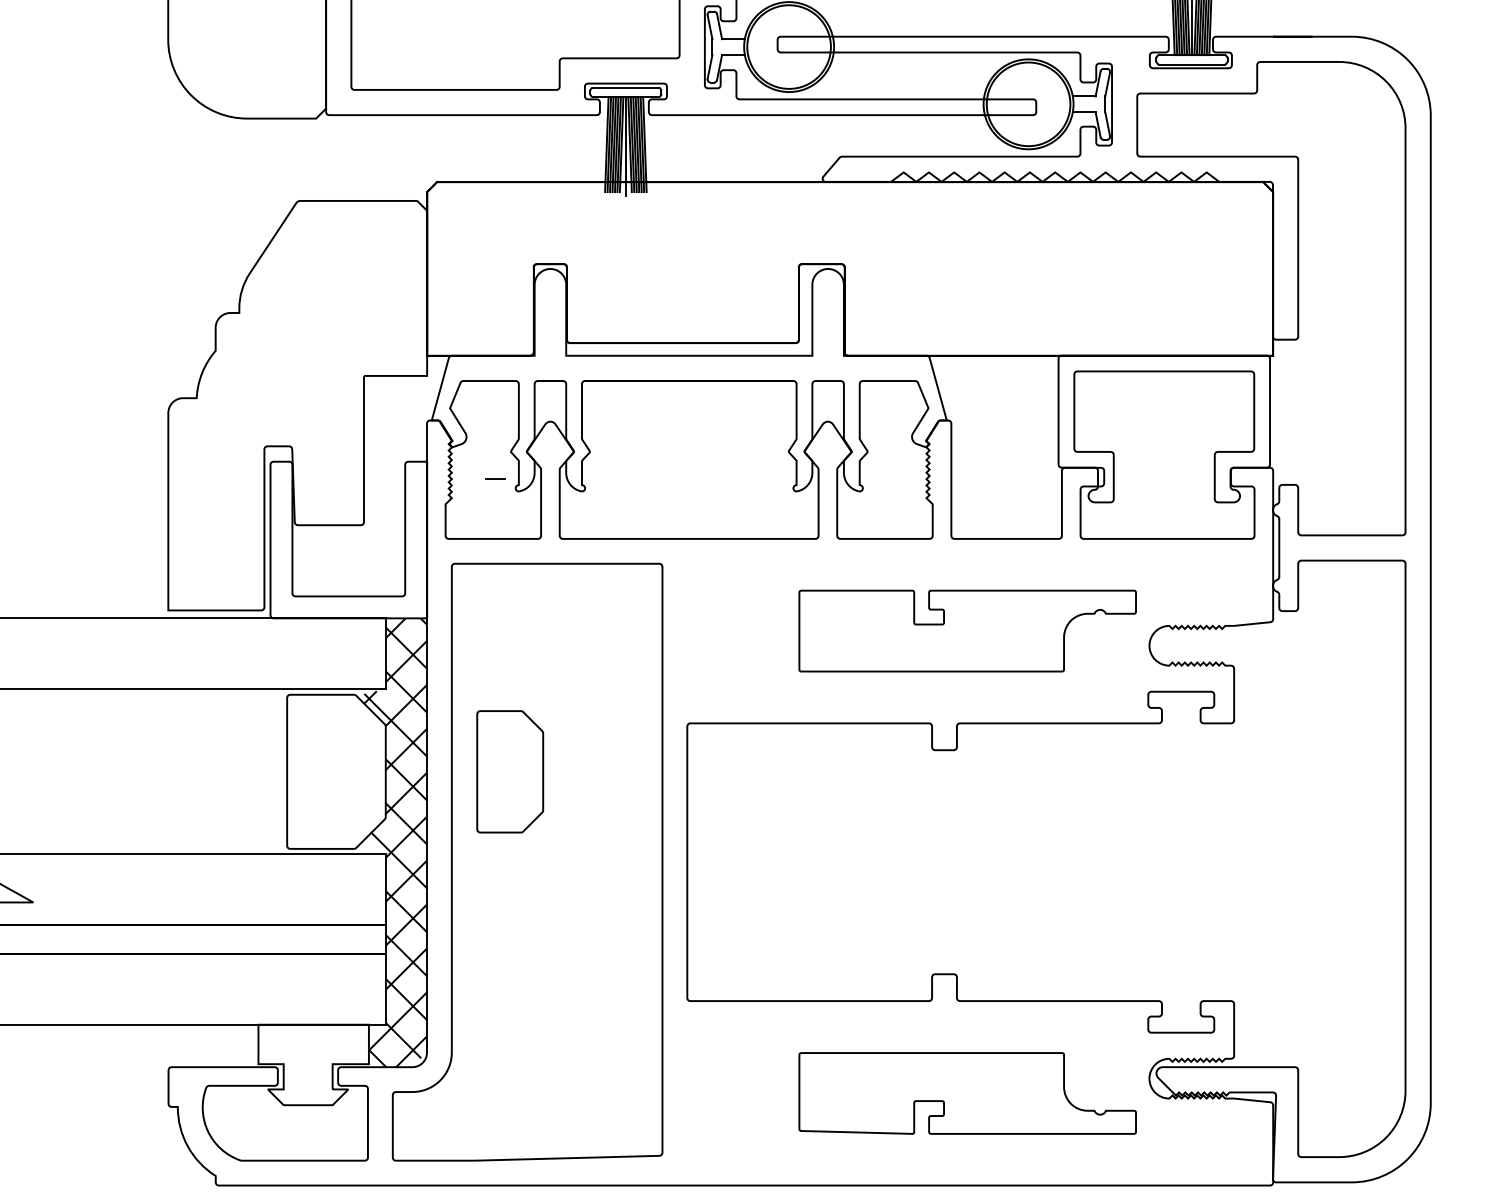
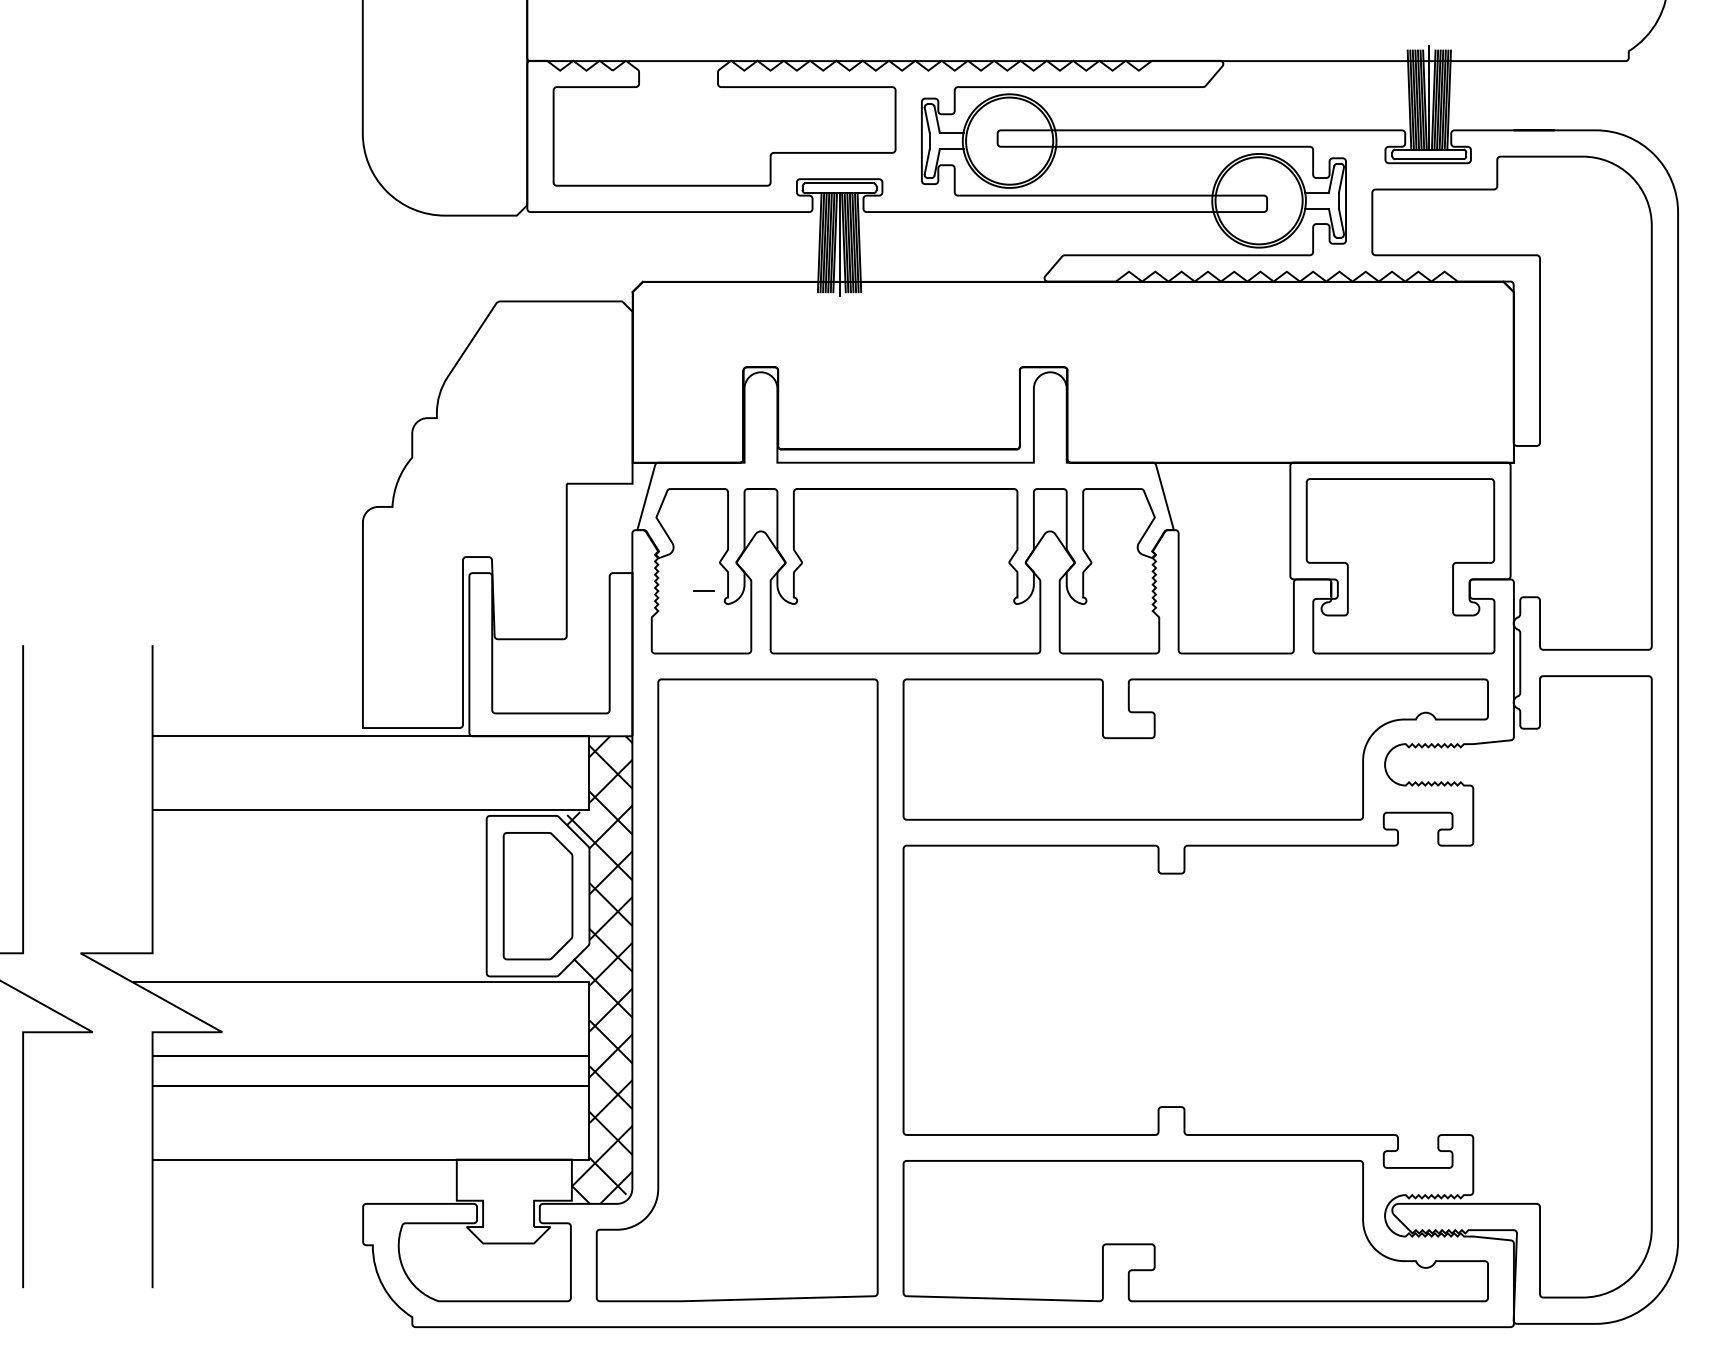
part: (967, 631) -> (1195, 749), size x1.67
part: (509, 772) -> (537, 896), moved
part: (967, 1093) -> (1195, 1231), size x1.67

